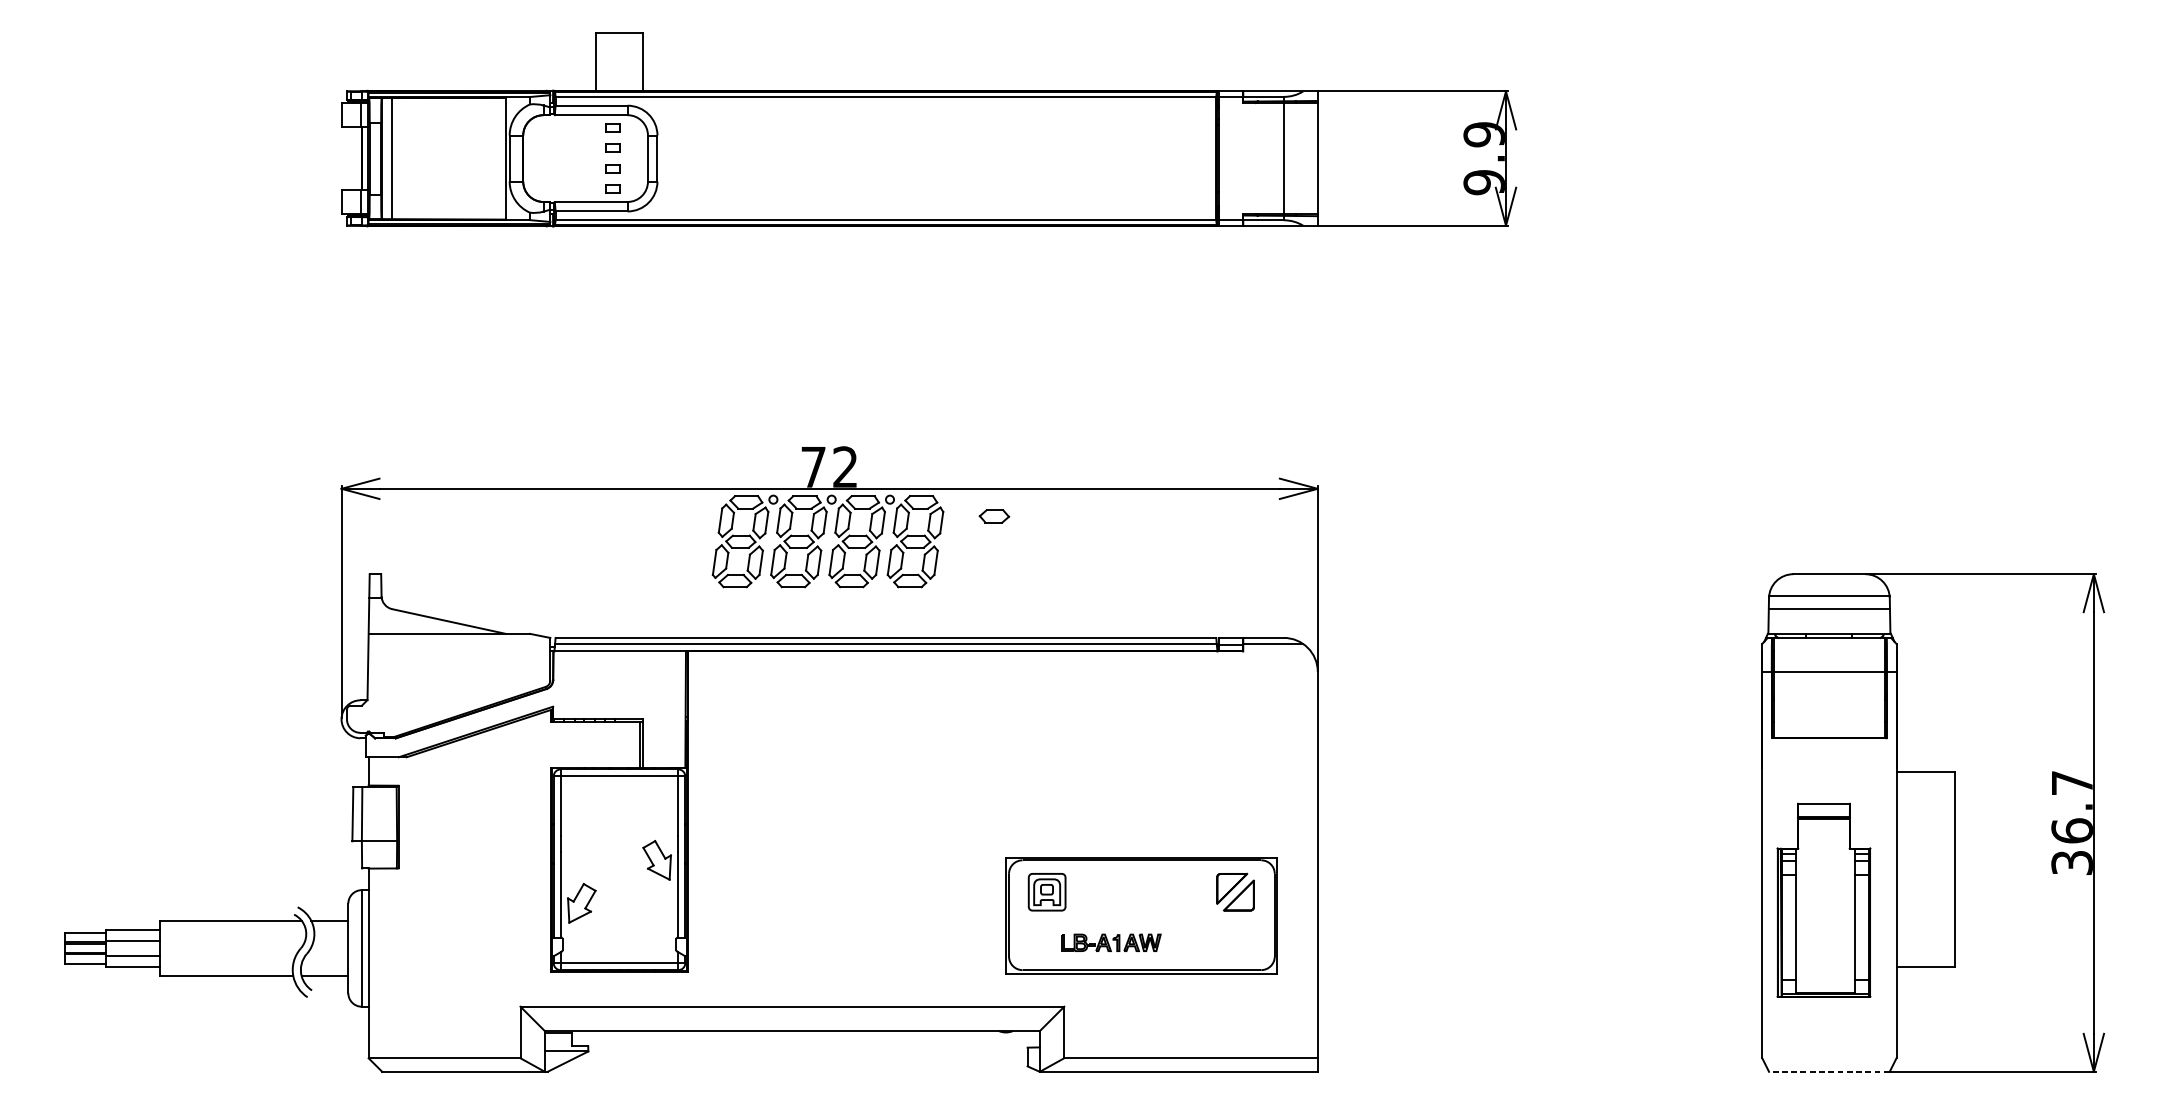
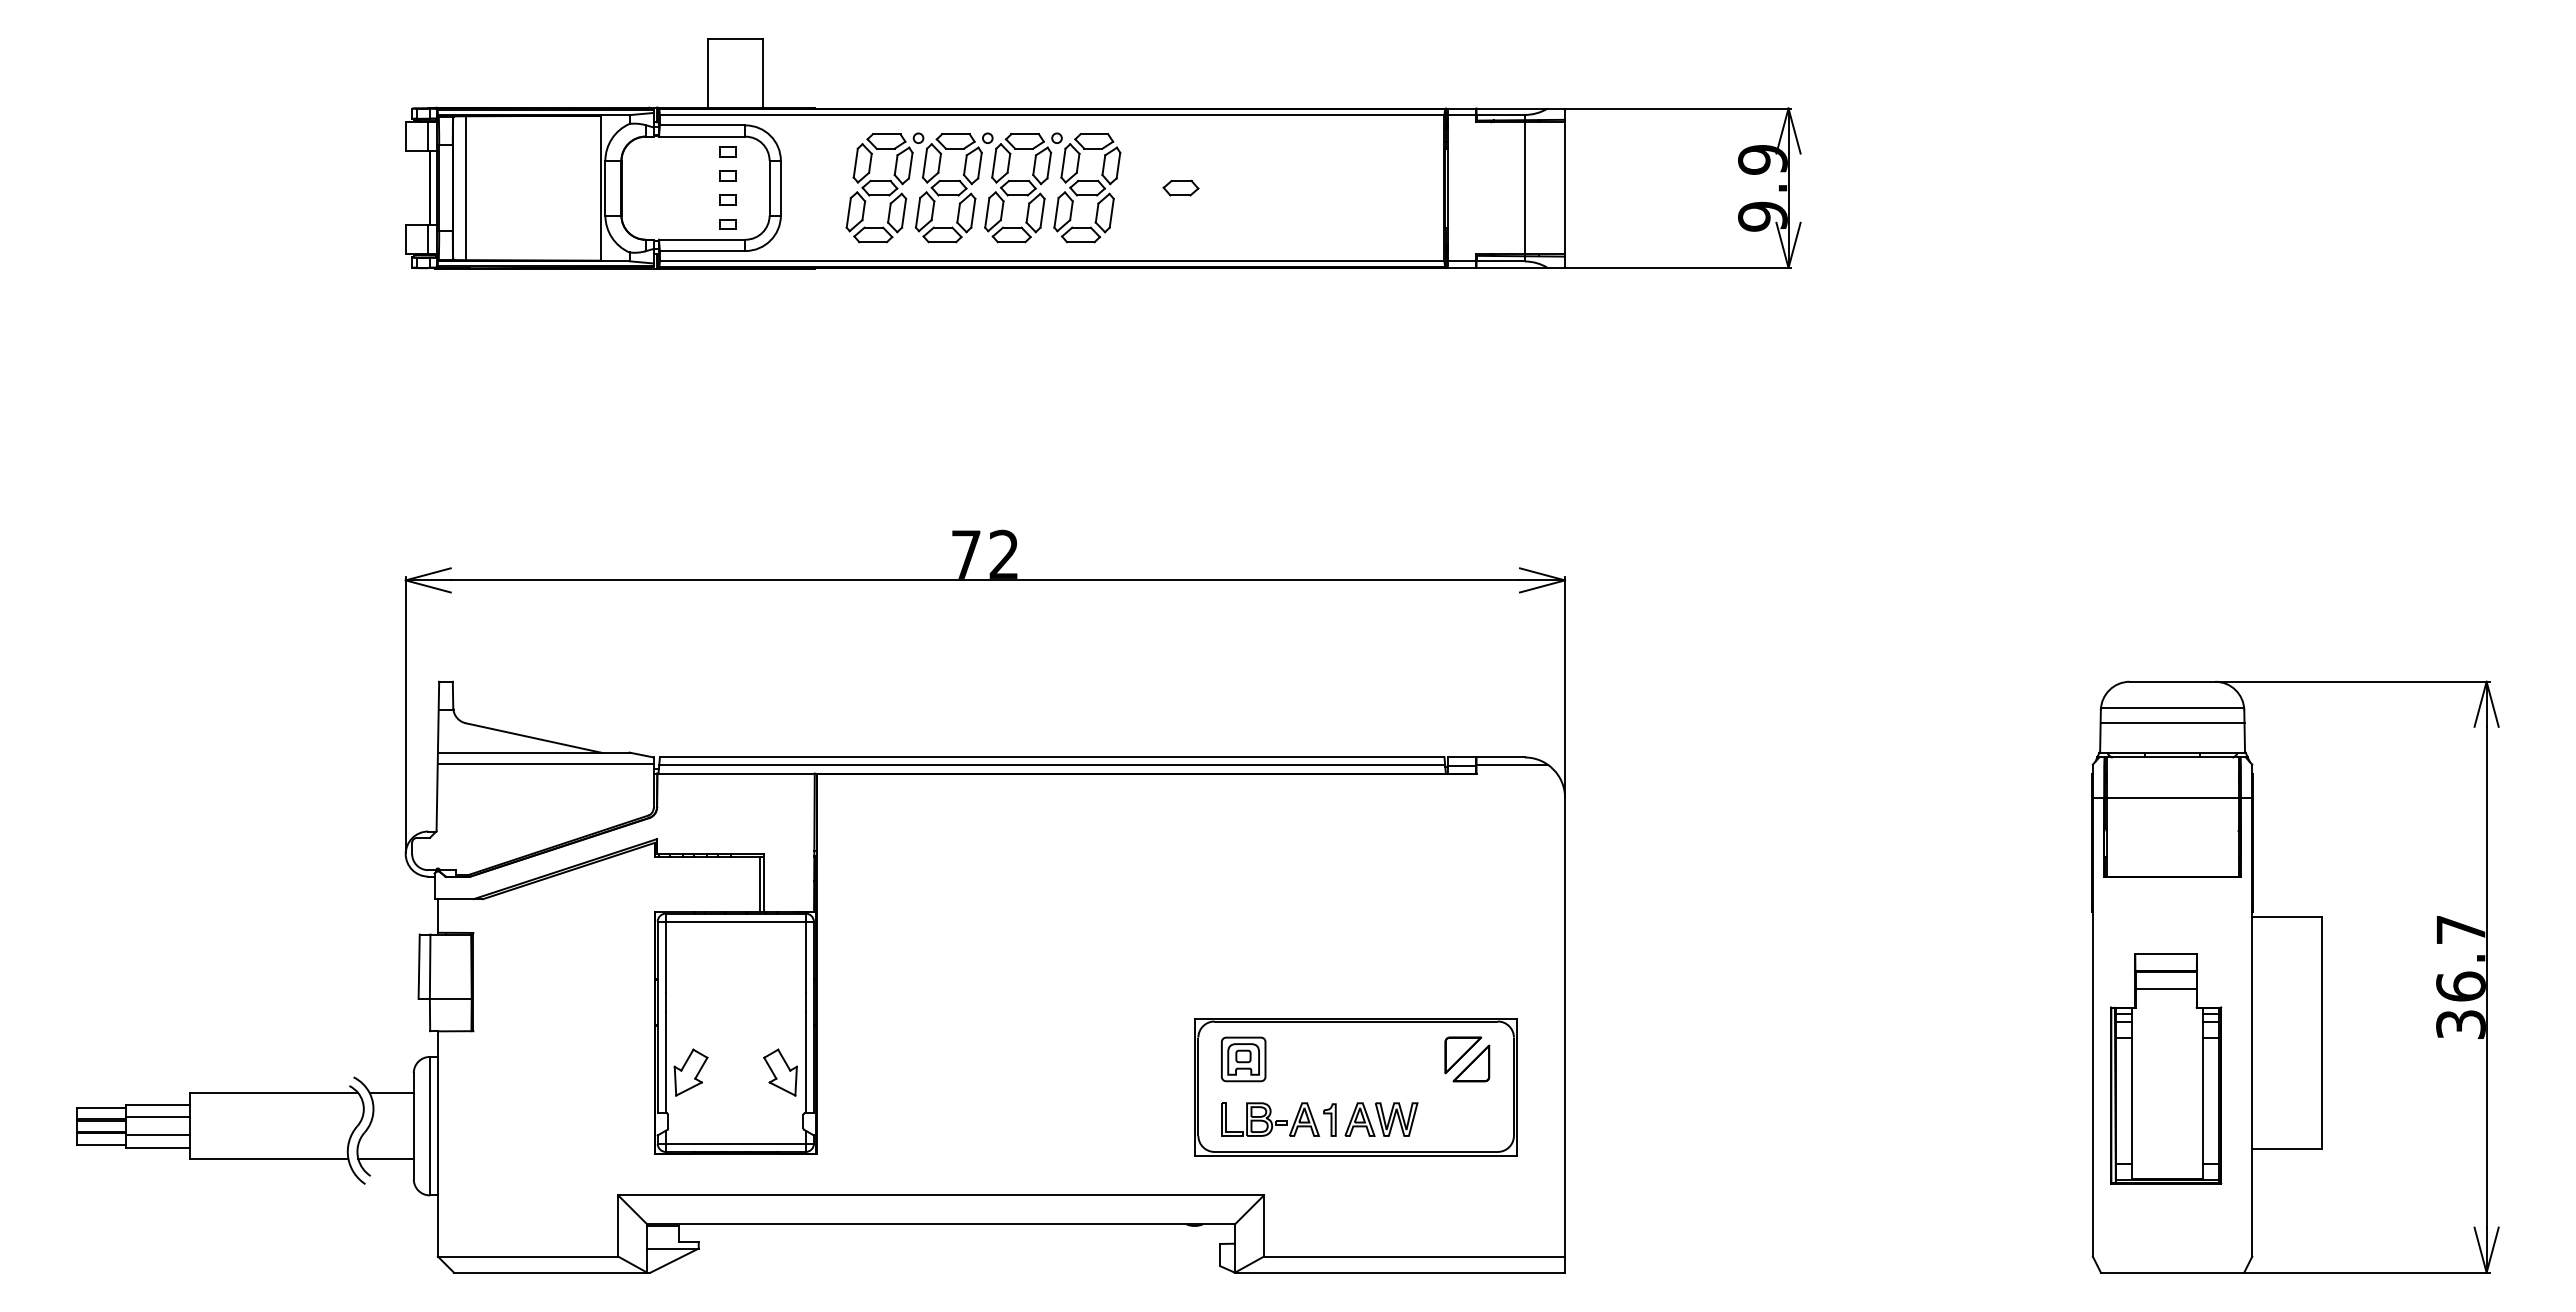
part: (993, 515) -> (1180, 187), moved
part: (823, 535) -> (977, 180), moved
line: (459, 643) -> (545, 763), added
line: (1823, 832) -> (2165, 988), added
part: (657, 860) -> (780, 1072), moved
part: (1111, 942) -> (1319, 1119), size x1.67
line: (1829, 1071) -> (2172, 1272), dashed -> solid

